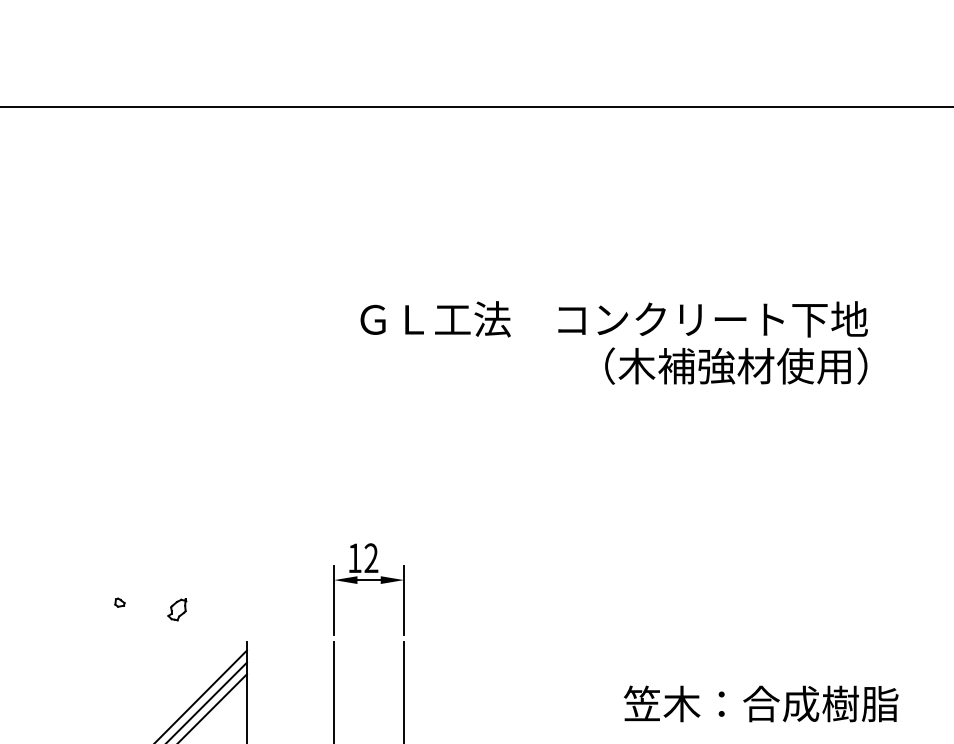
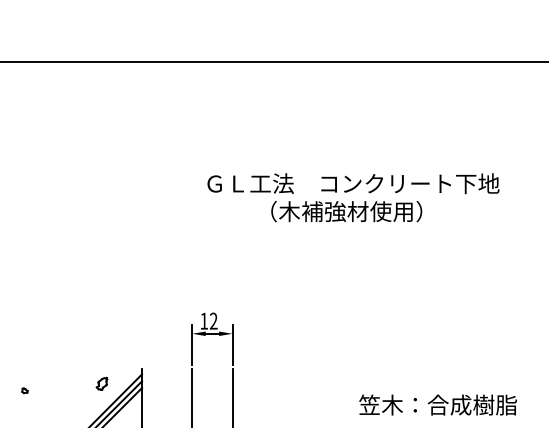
text: (735, 365) -> (346, 211), moved
part: (119, 602) -> (24, 390), moved
part: (176, 609) -> (101, 383), moved

